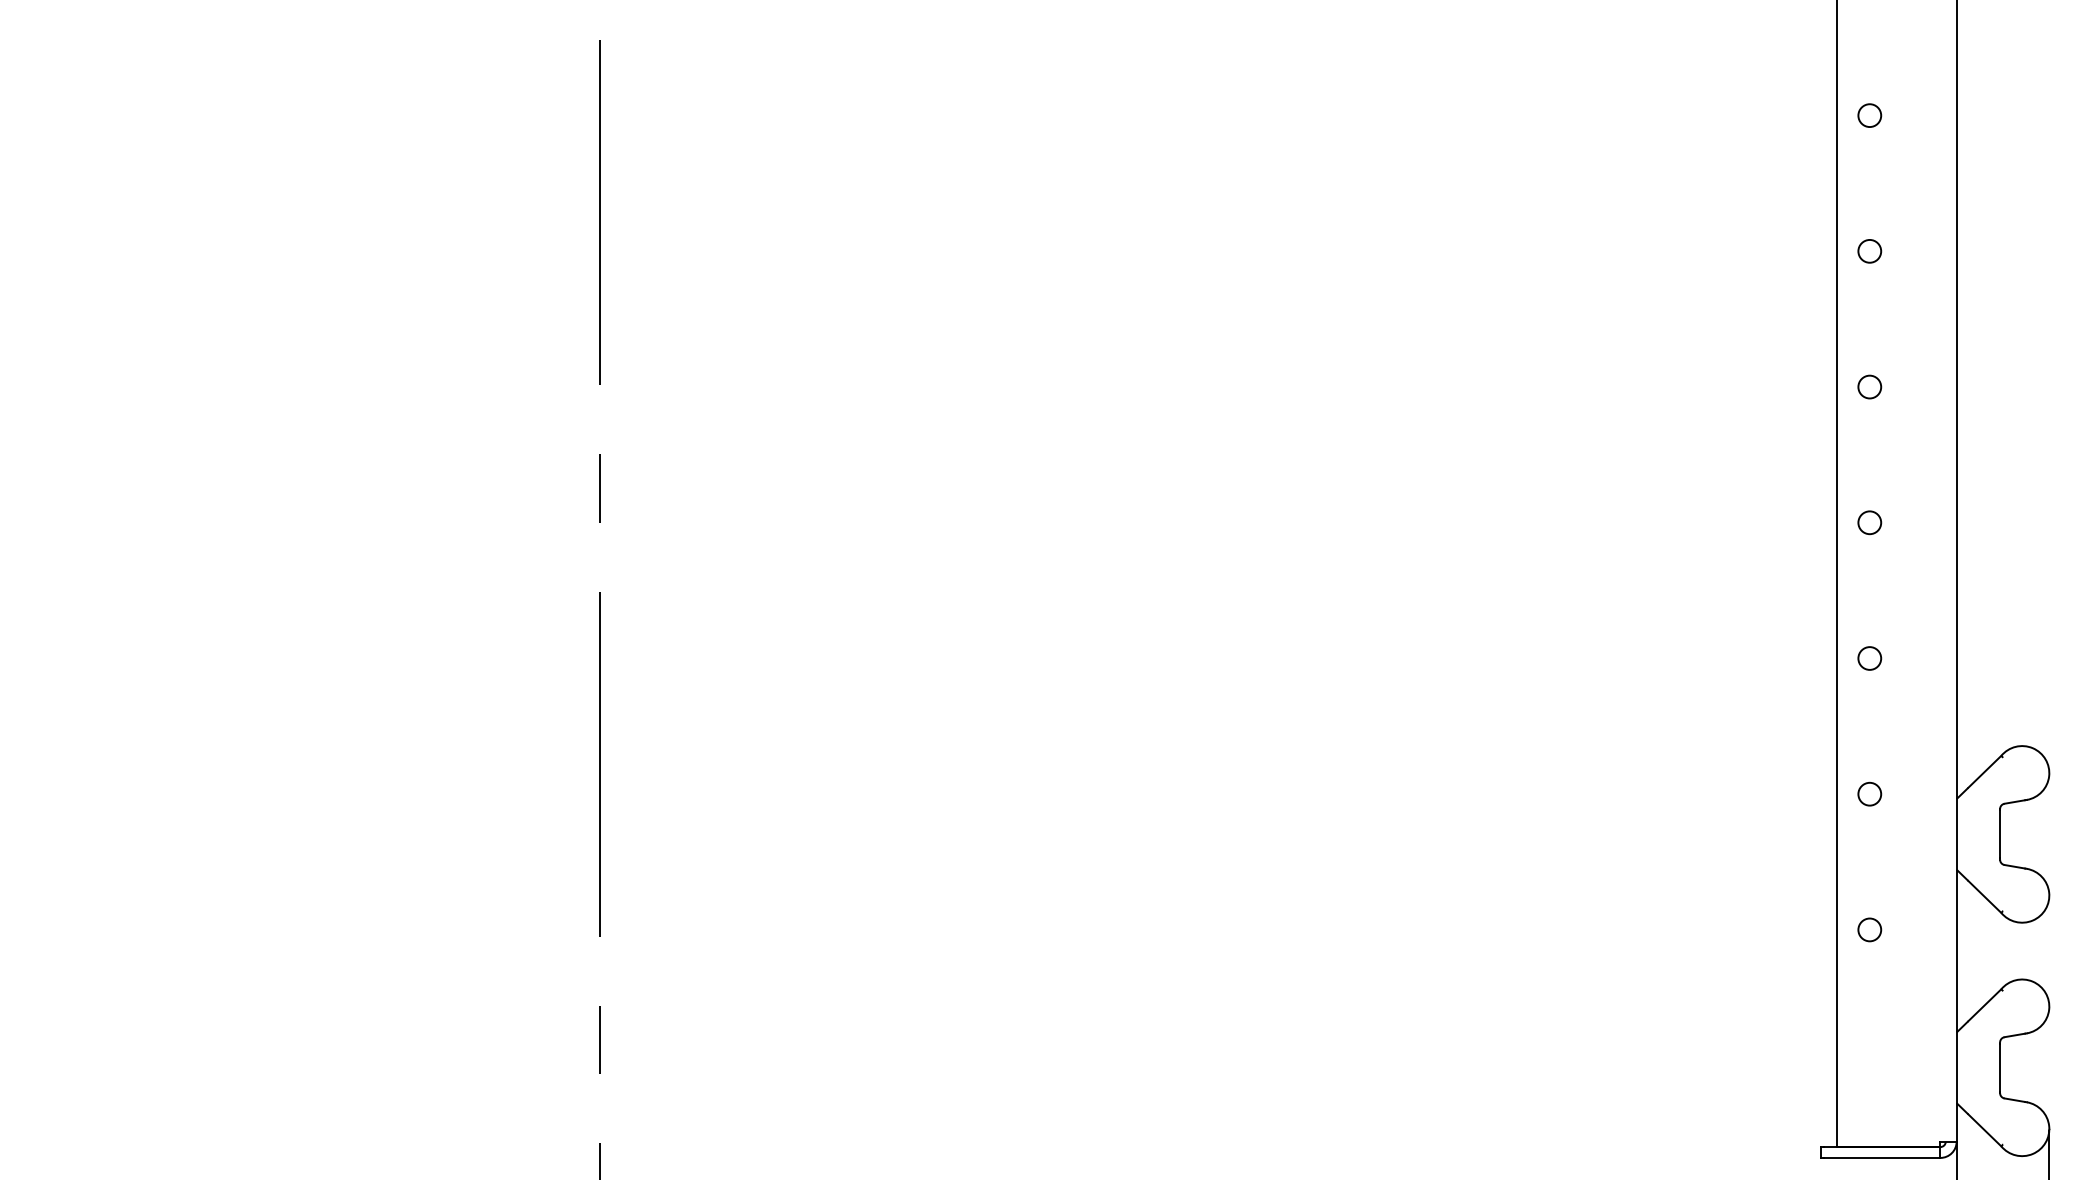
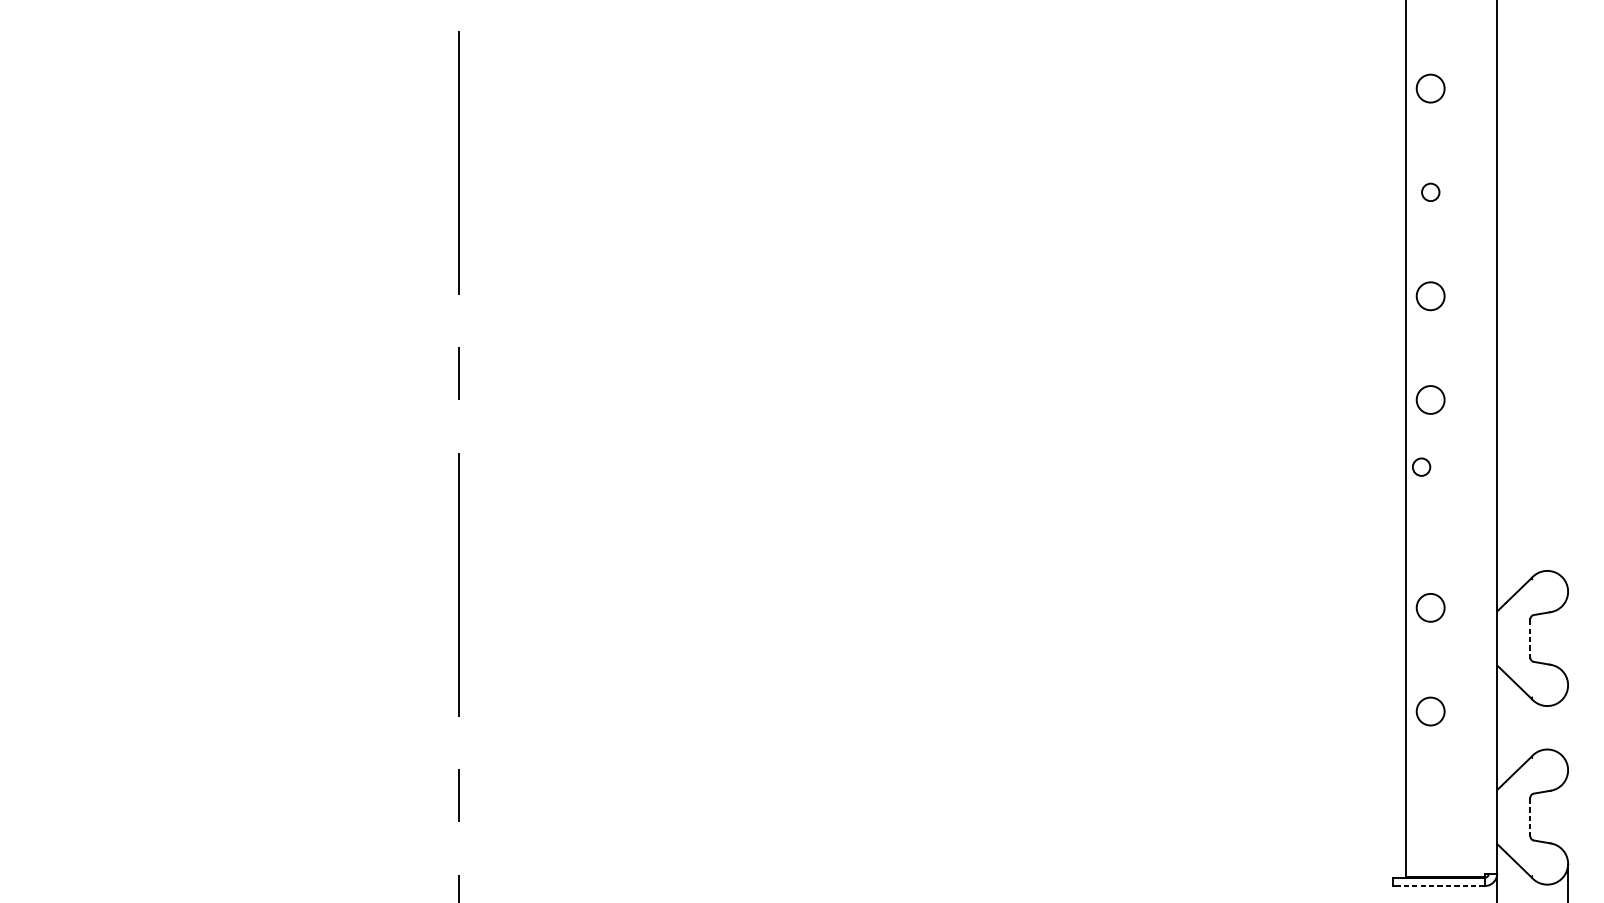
circle: (1869, 115) -> (1430, 88), size x1.6
circle: (1869, 386) -> (1430, 295), size x1.6
circle: (1869, 522) -> (1430, 399), size x1.6
circle: (1869, 658) -> (1421, 467), moved
circle: (1869, 793) -> (1430, 607), size x1.6
line: (2000, 834) -> (1530, 638), solid -> dashed
circle: (1869, 929) -> (1430, 711), size x1.6
line: (2000, 1067) -> (1530, 816), solid -> dashed
line: (1881, 1157) -> (1439, 885), solid -> dashed

